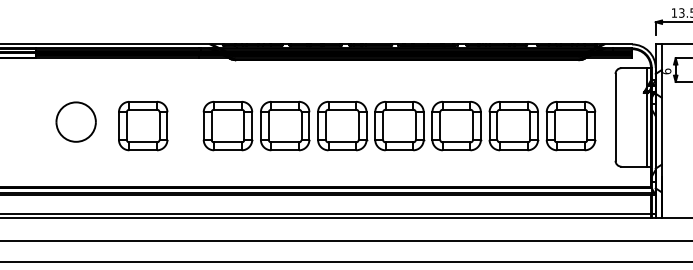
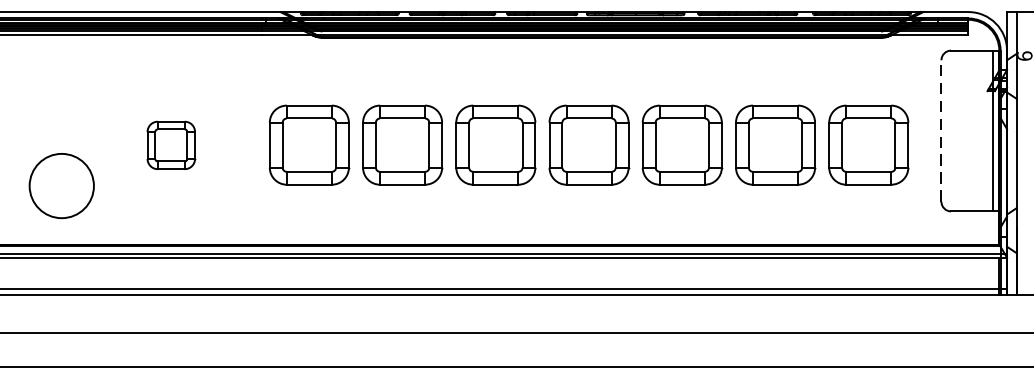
line: (615, 116) -> (941, 129), solid -> dashed
part: (75, 121) -> (60, 185), moved
part: (143, 126) -> (171, 145), size x0.6

